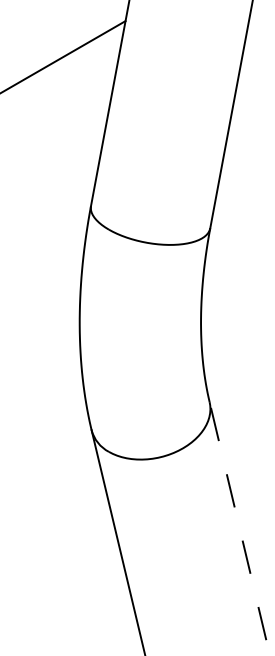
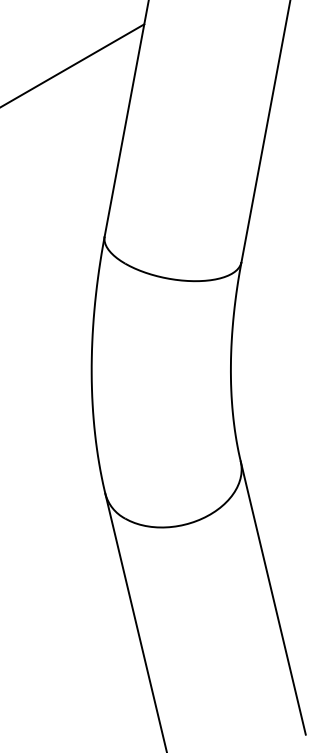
line: (238, 520) -> (273, 597), dashed -> solid

